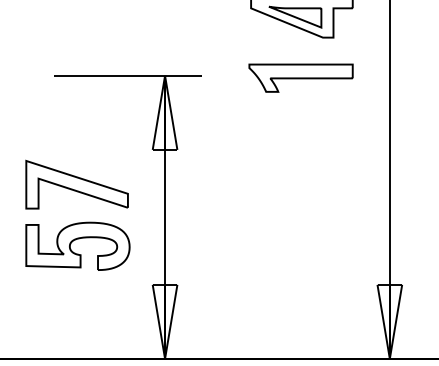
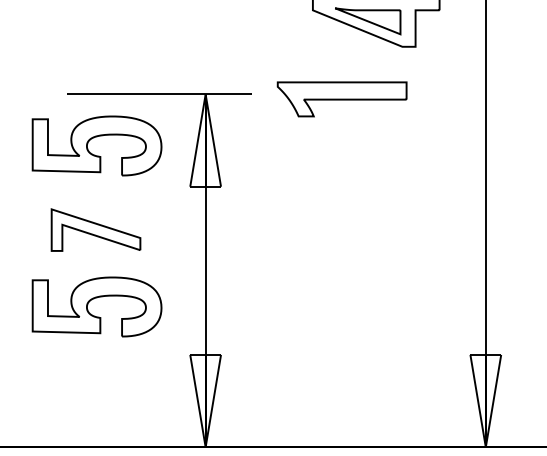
part: (300, 78) -> (341, 99), moved
part: (75, 111) -> (94, 138), added
part: (76, 184) -> (95, 229), size x0.7

